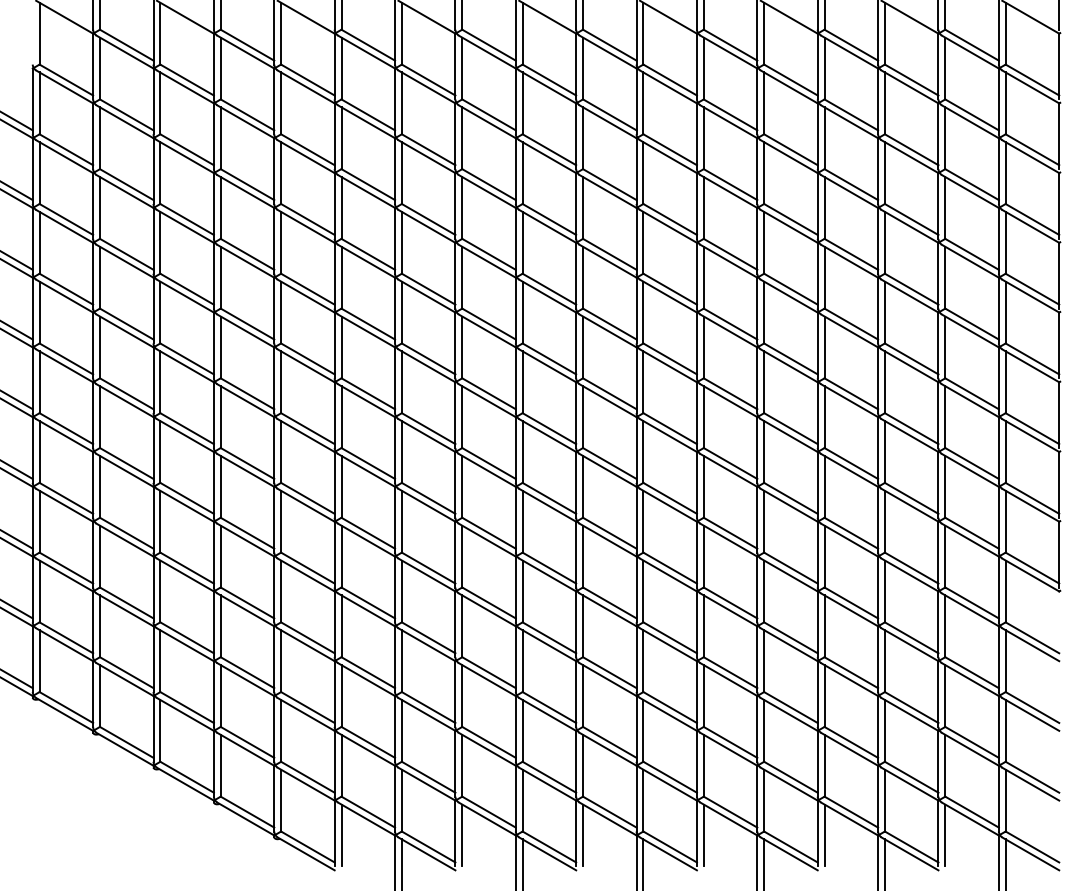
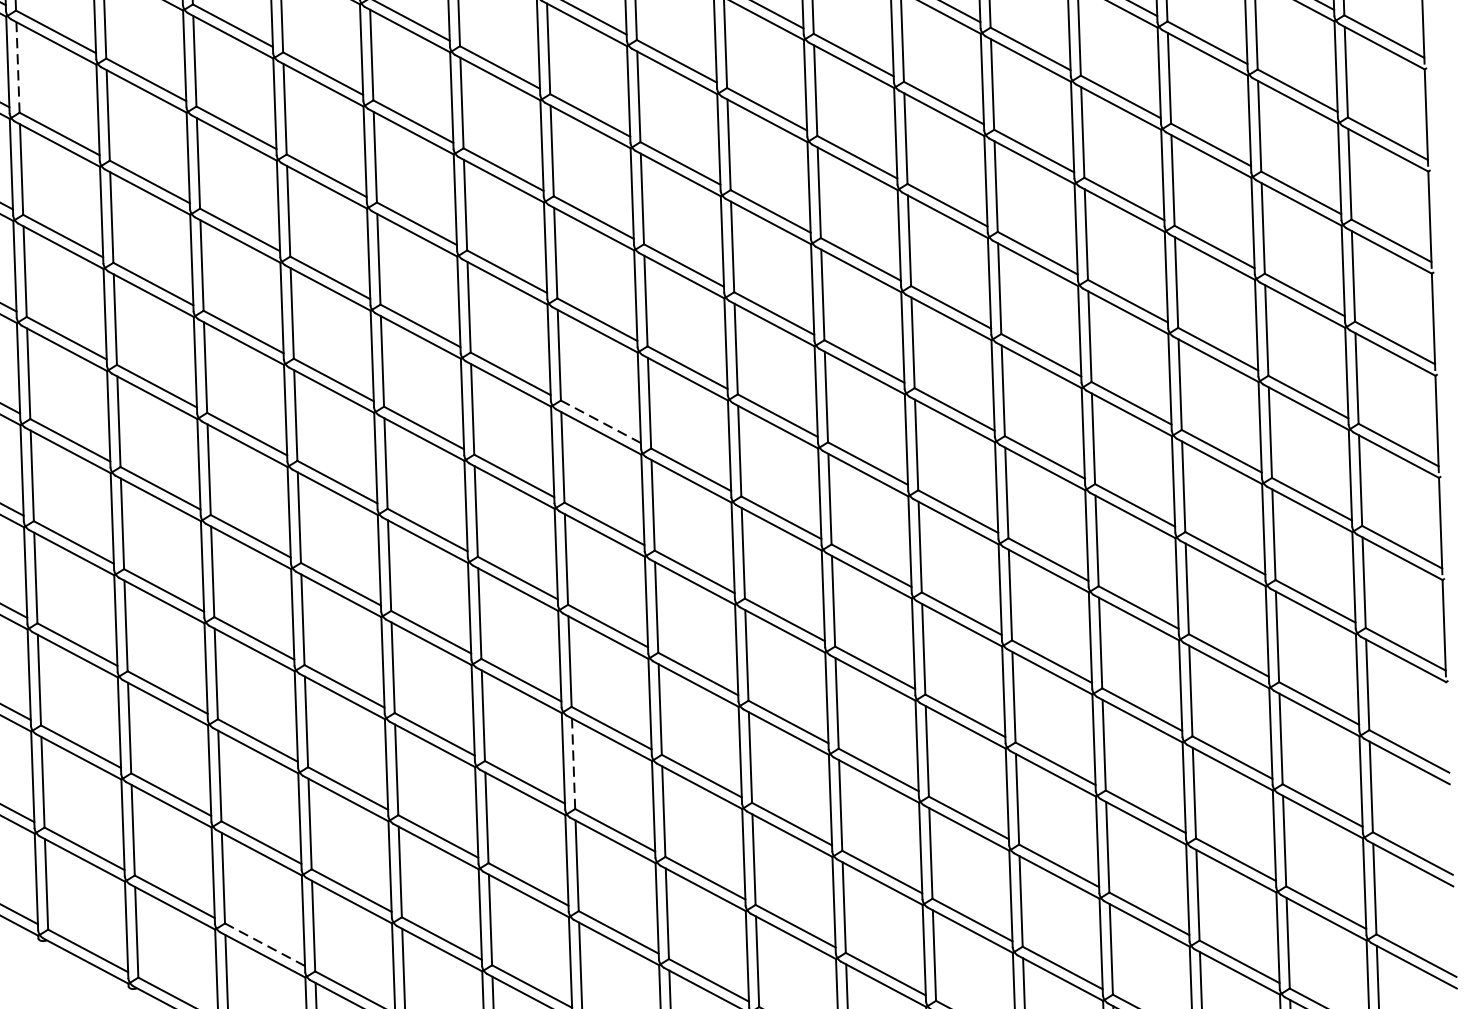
line: (99, 138) -> (17, 67), solid -> dashed
line: (489, 393) -> (601, 421), solid -> dashed
line: (462, 626) -> (573, 764), solid -> dashed
line: (247, 742) -> (265, 944), solid -> dashed

